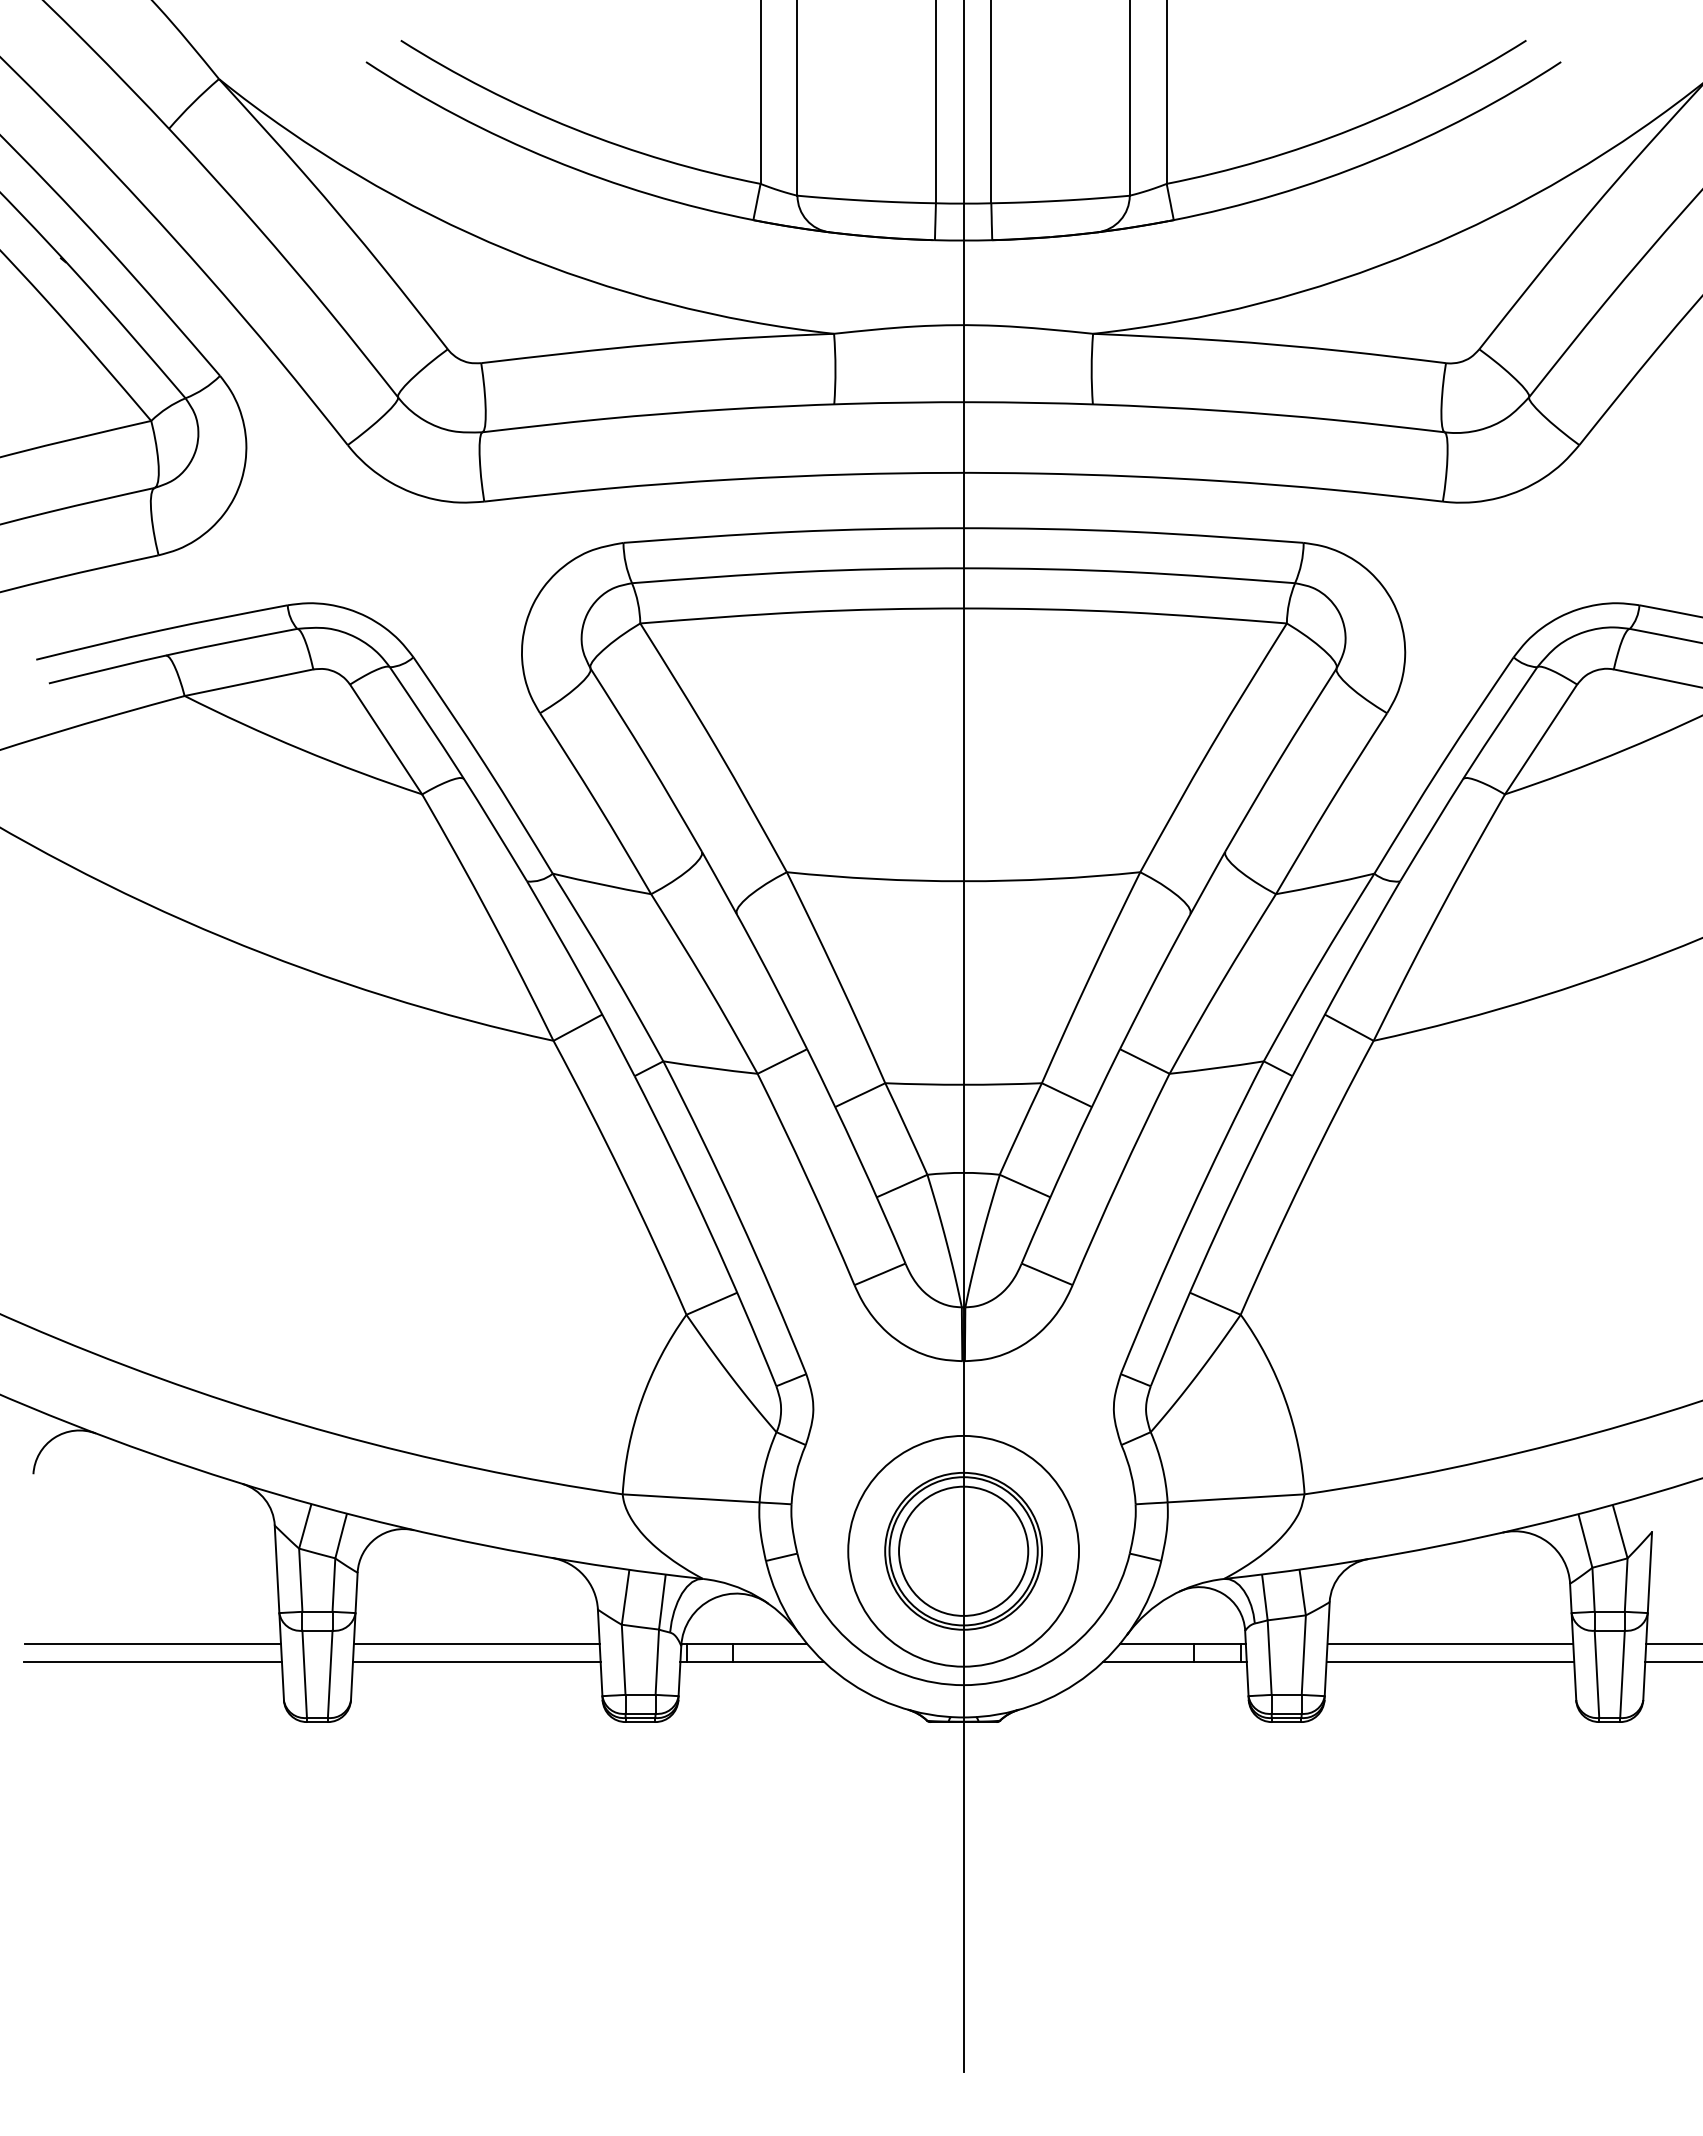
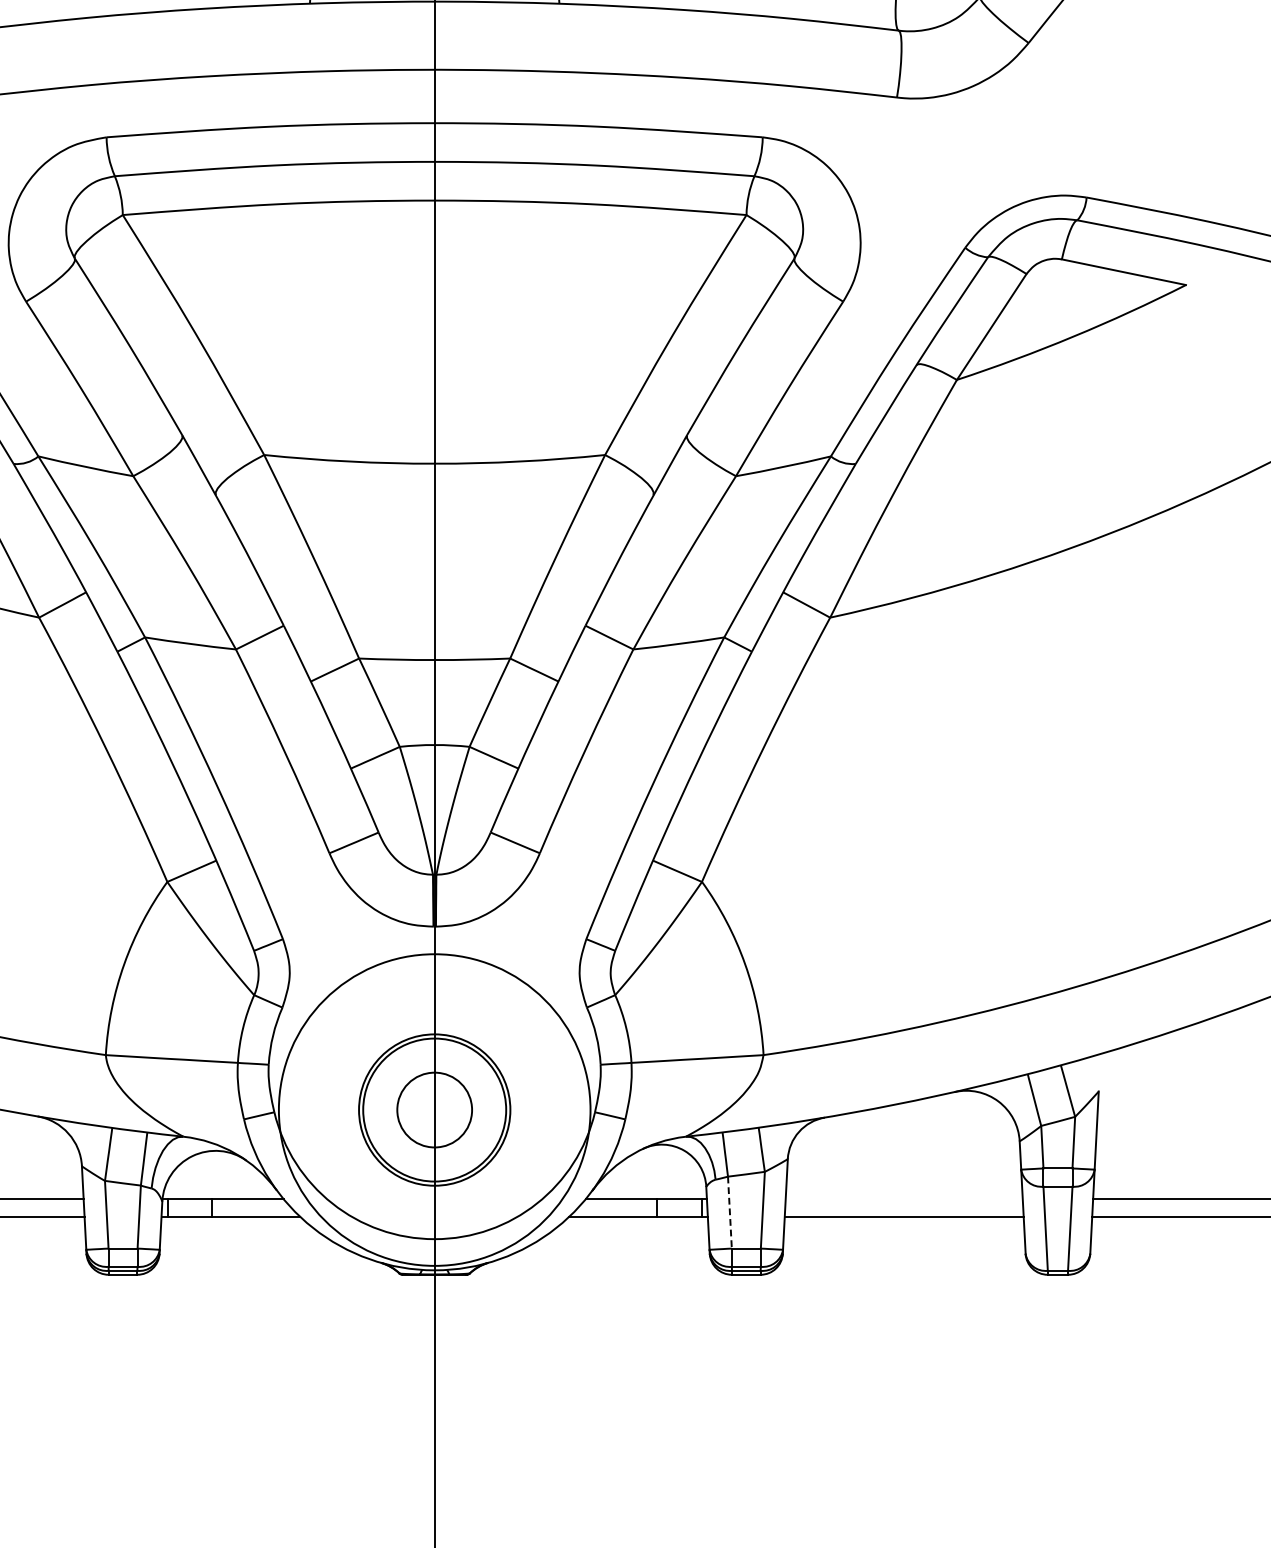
circle: (963, 1550) -> (434, 1109), size x0.6
circle: (963, 1550) -> (434, 1109), size x1.4
line: (1450, 1643) -> (904, 1198), removed
line: (1269, 1658) -> (729, 1213), solid -> dashed

